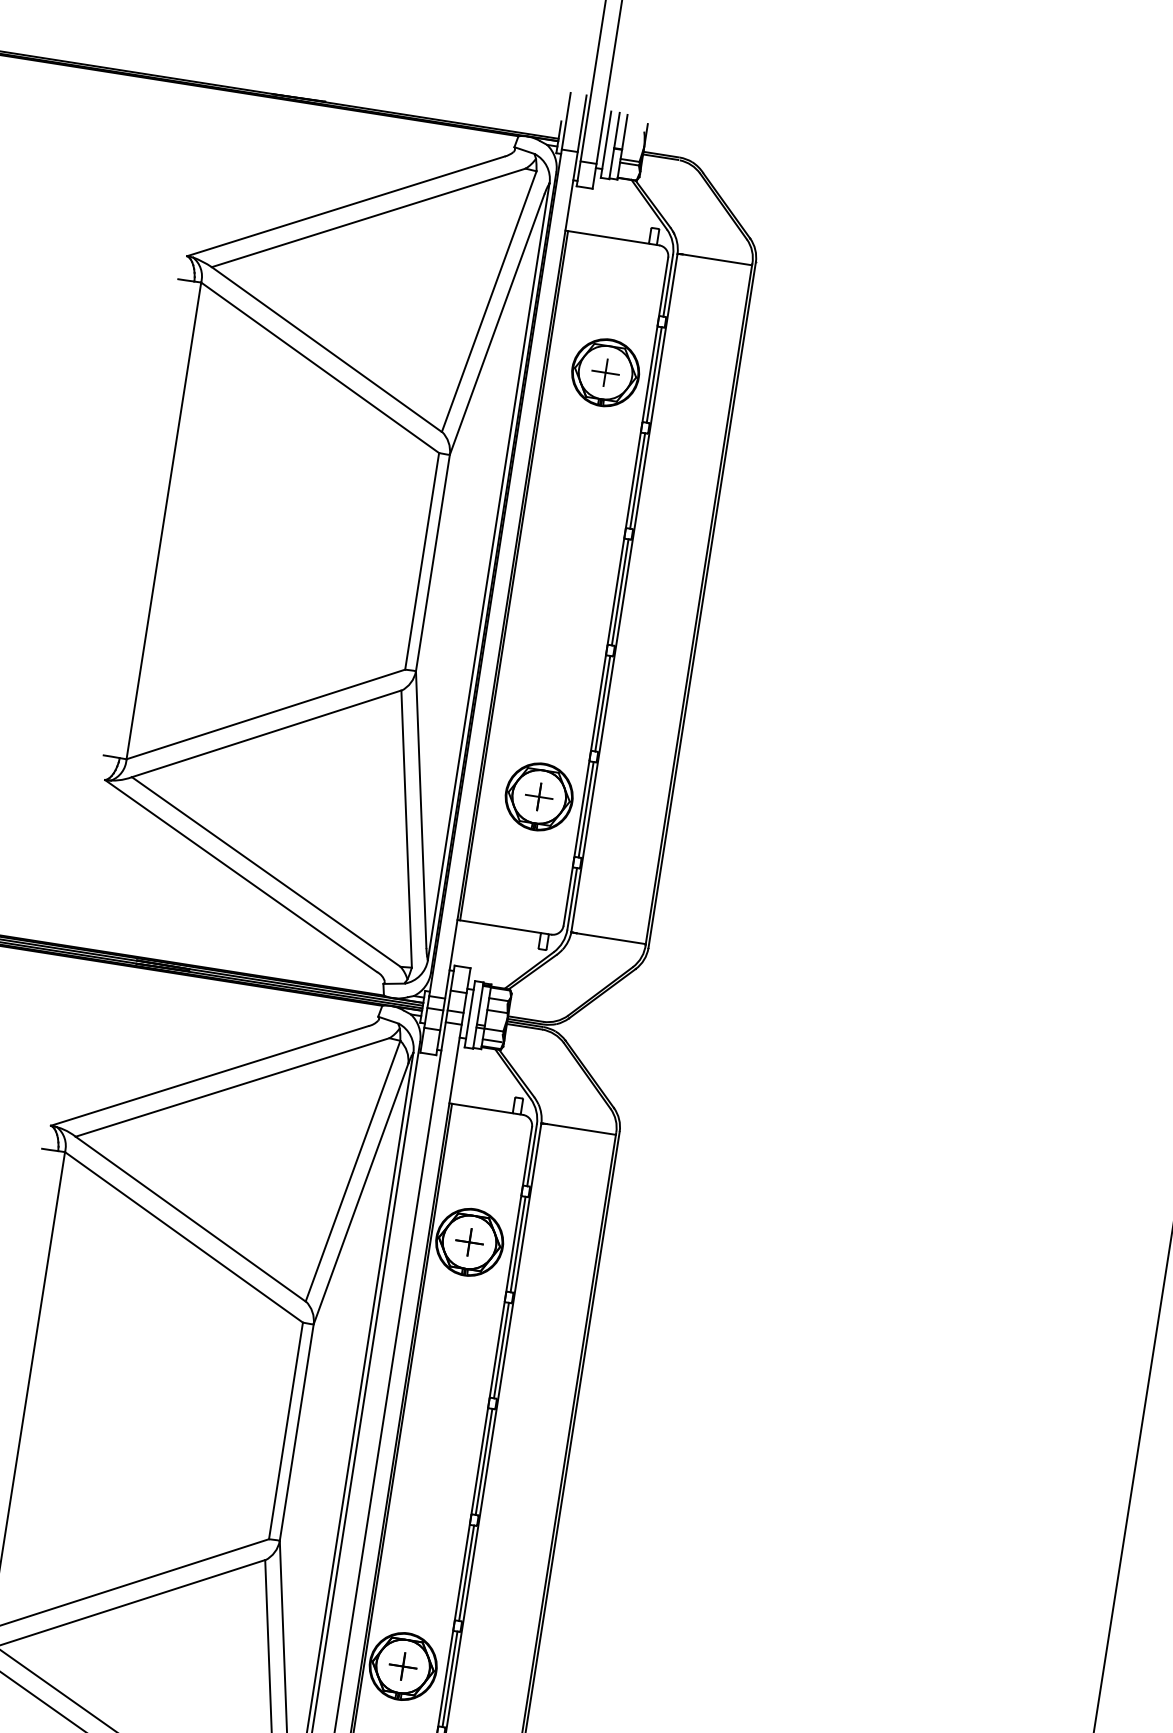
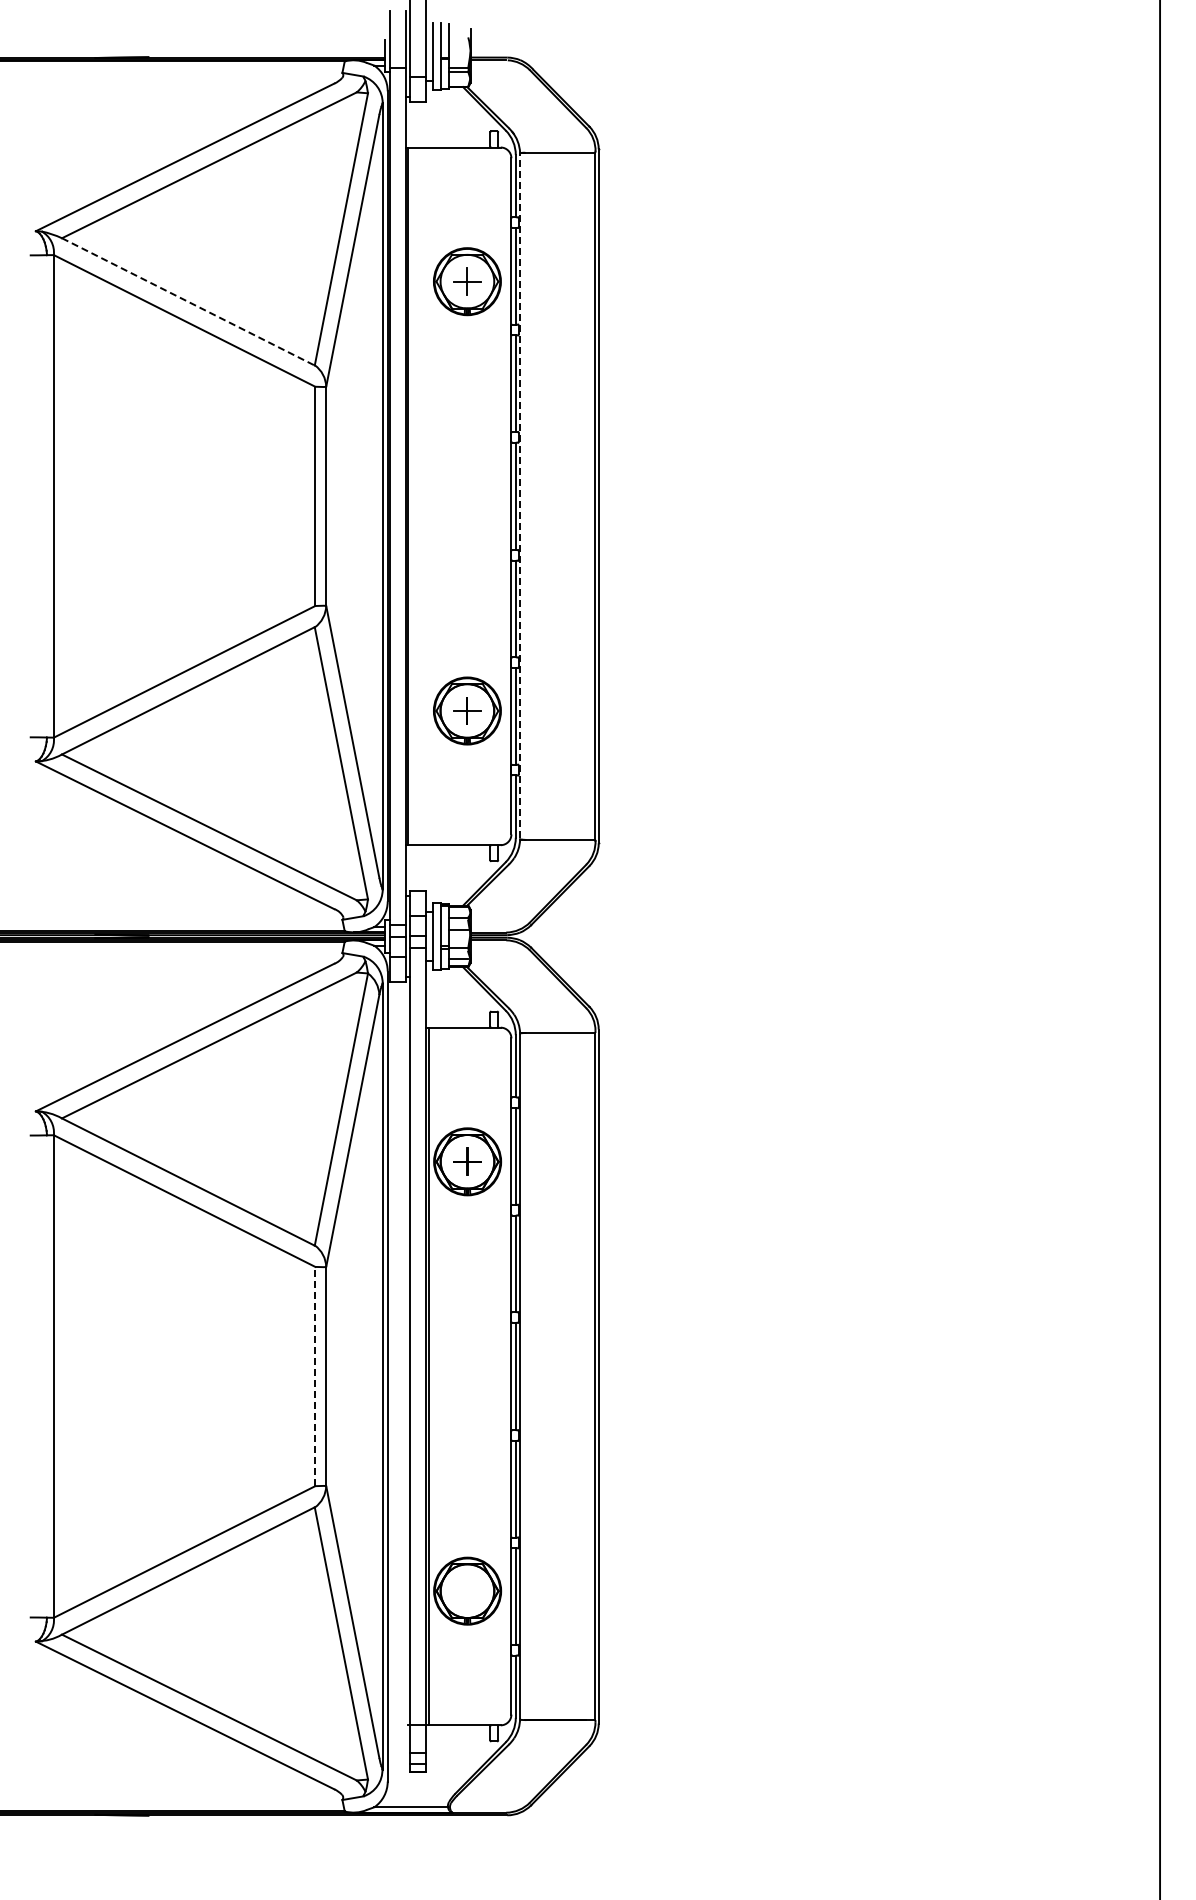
line: (327, 349) -> (188, 301), solid -> dashed
line: (625, 592) -> (520, 495), solid -> dashed
line: (286, 1430) -> (315, 1376), solid -> dashed
part: (403, 1666) -> (467, 1591), removed

